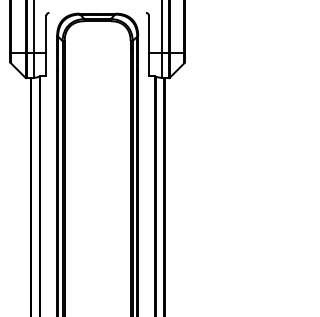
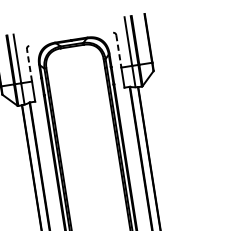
line: (46, 34) -> (29, 65), solid -> dashed
line: (149, 34) -> (119, 51), solid -> dashed

